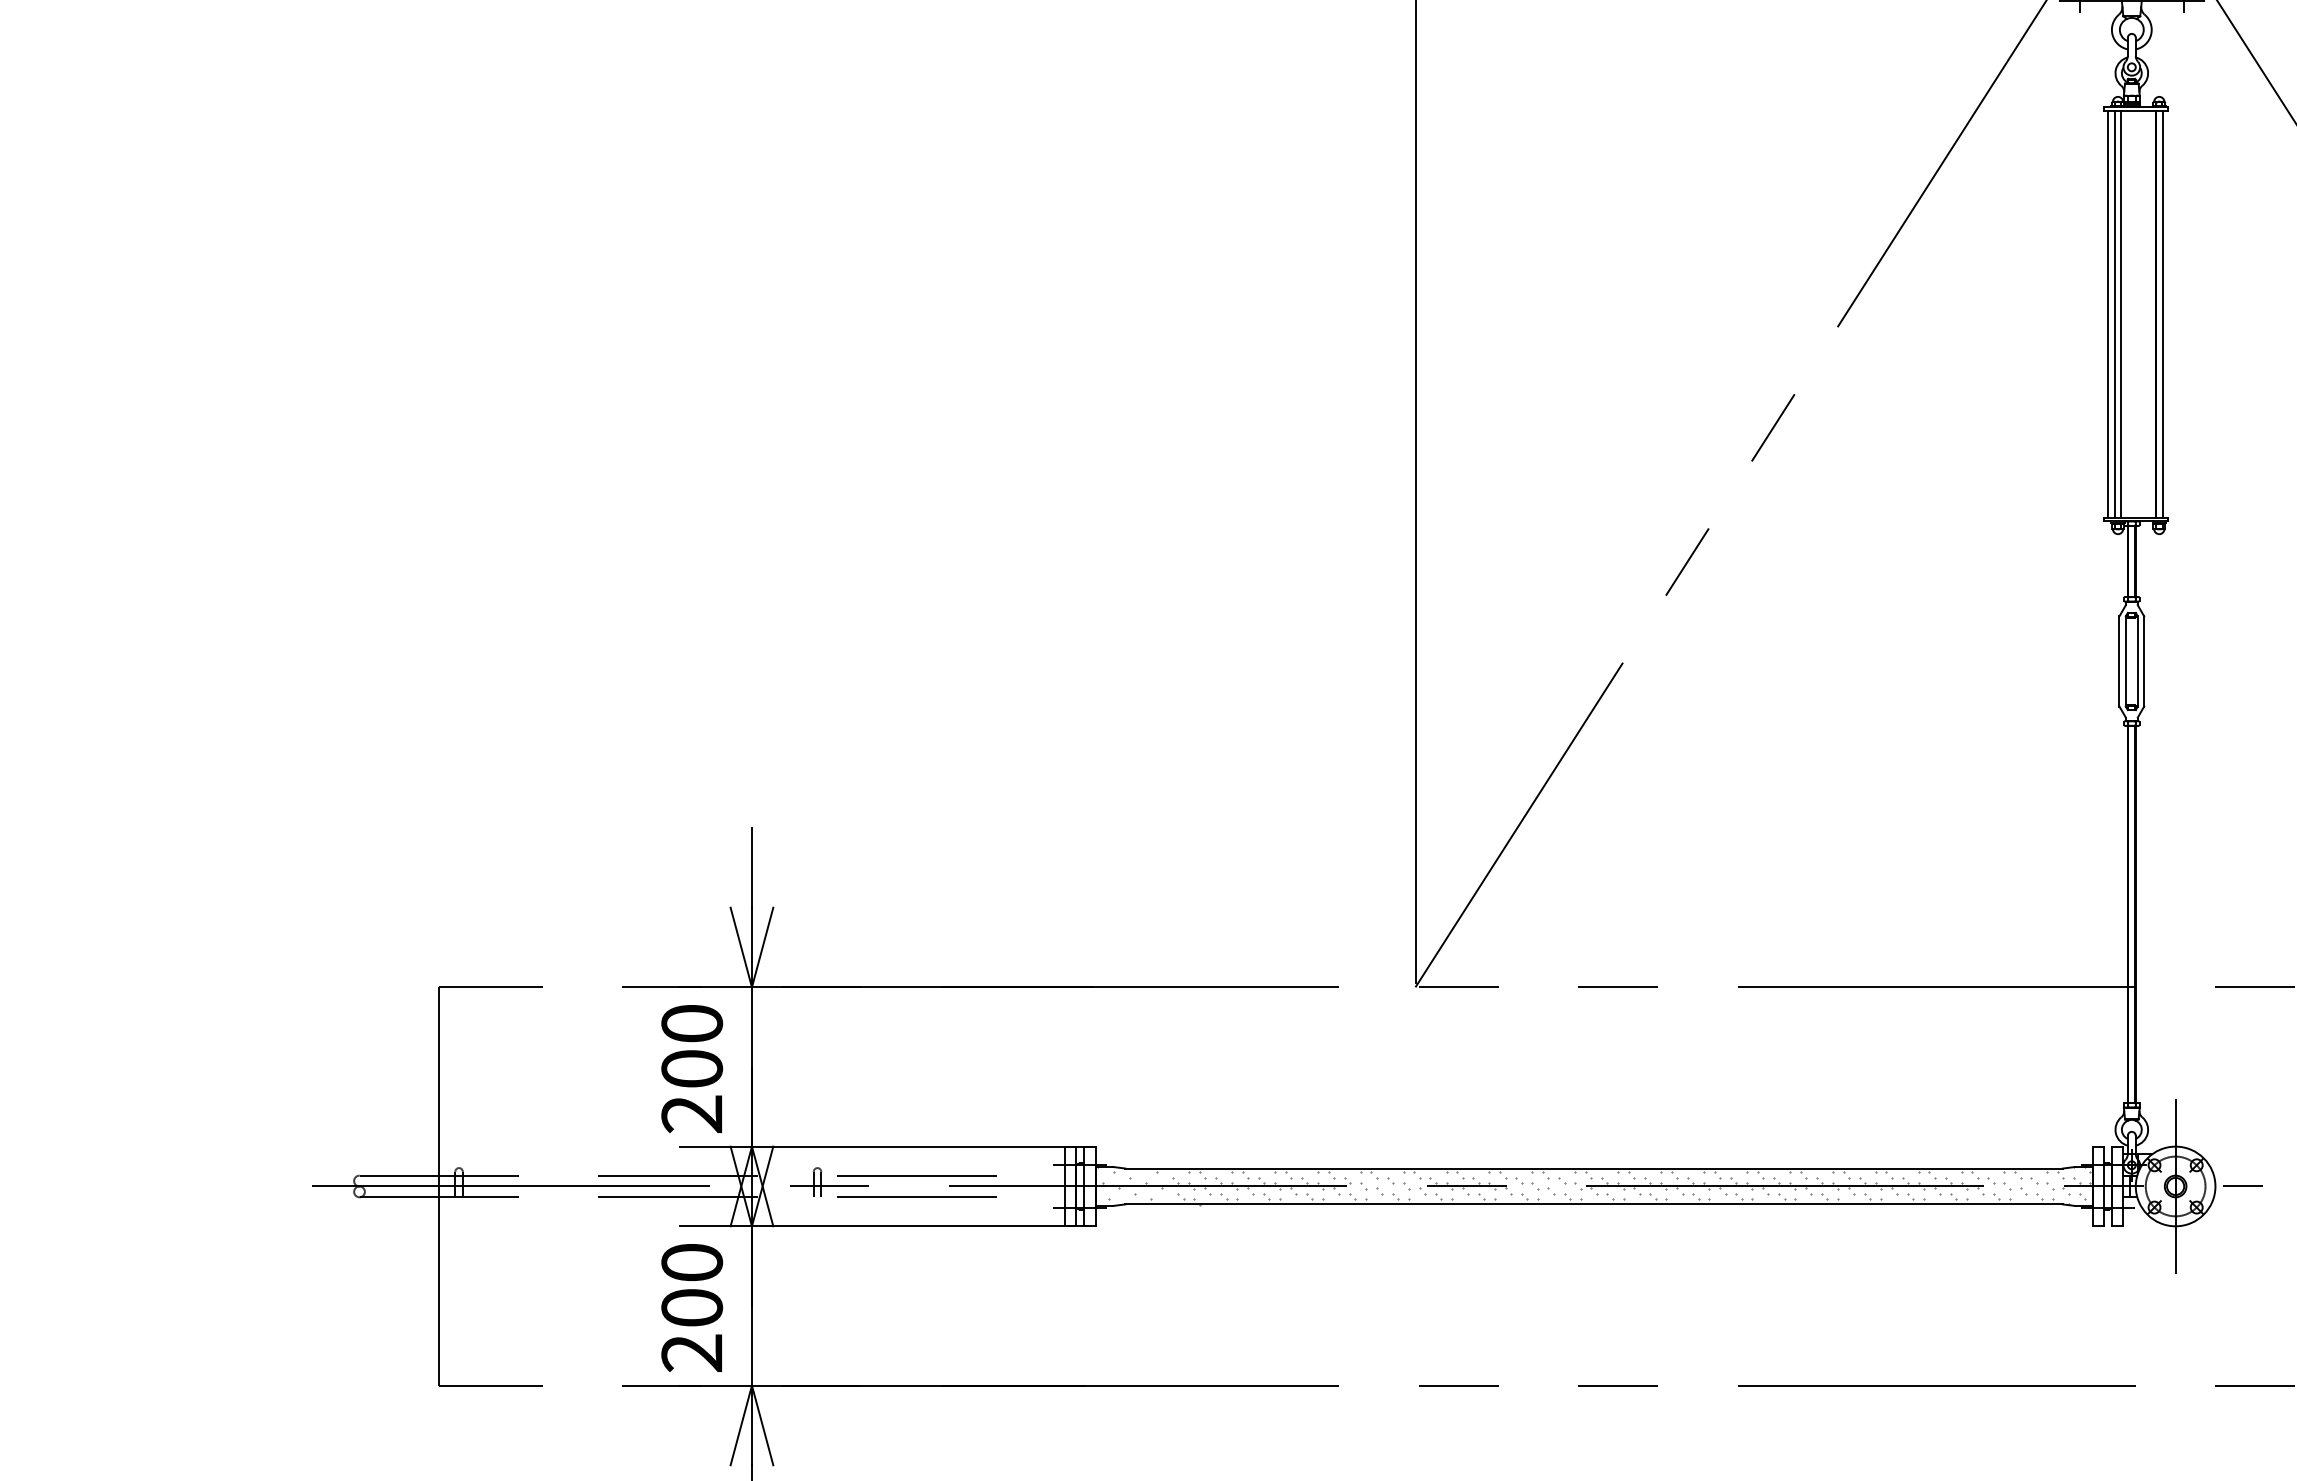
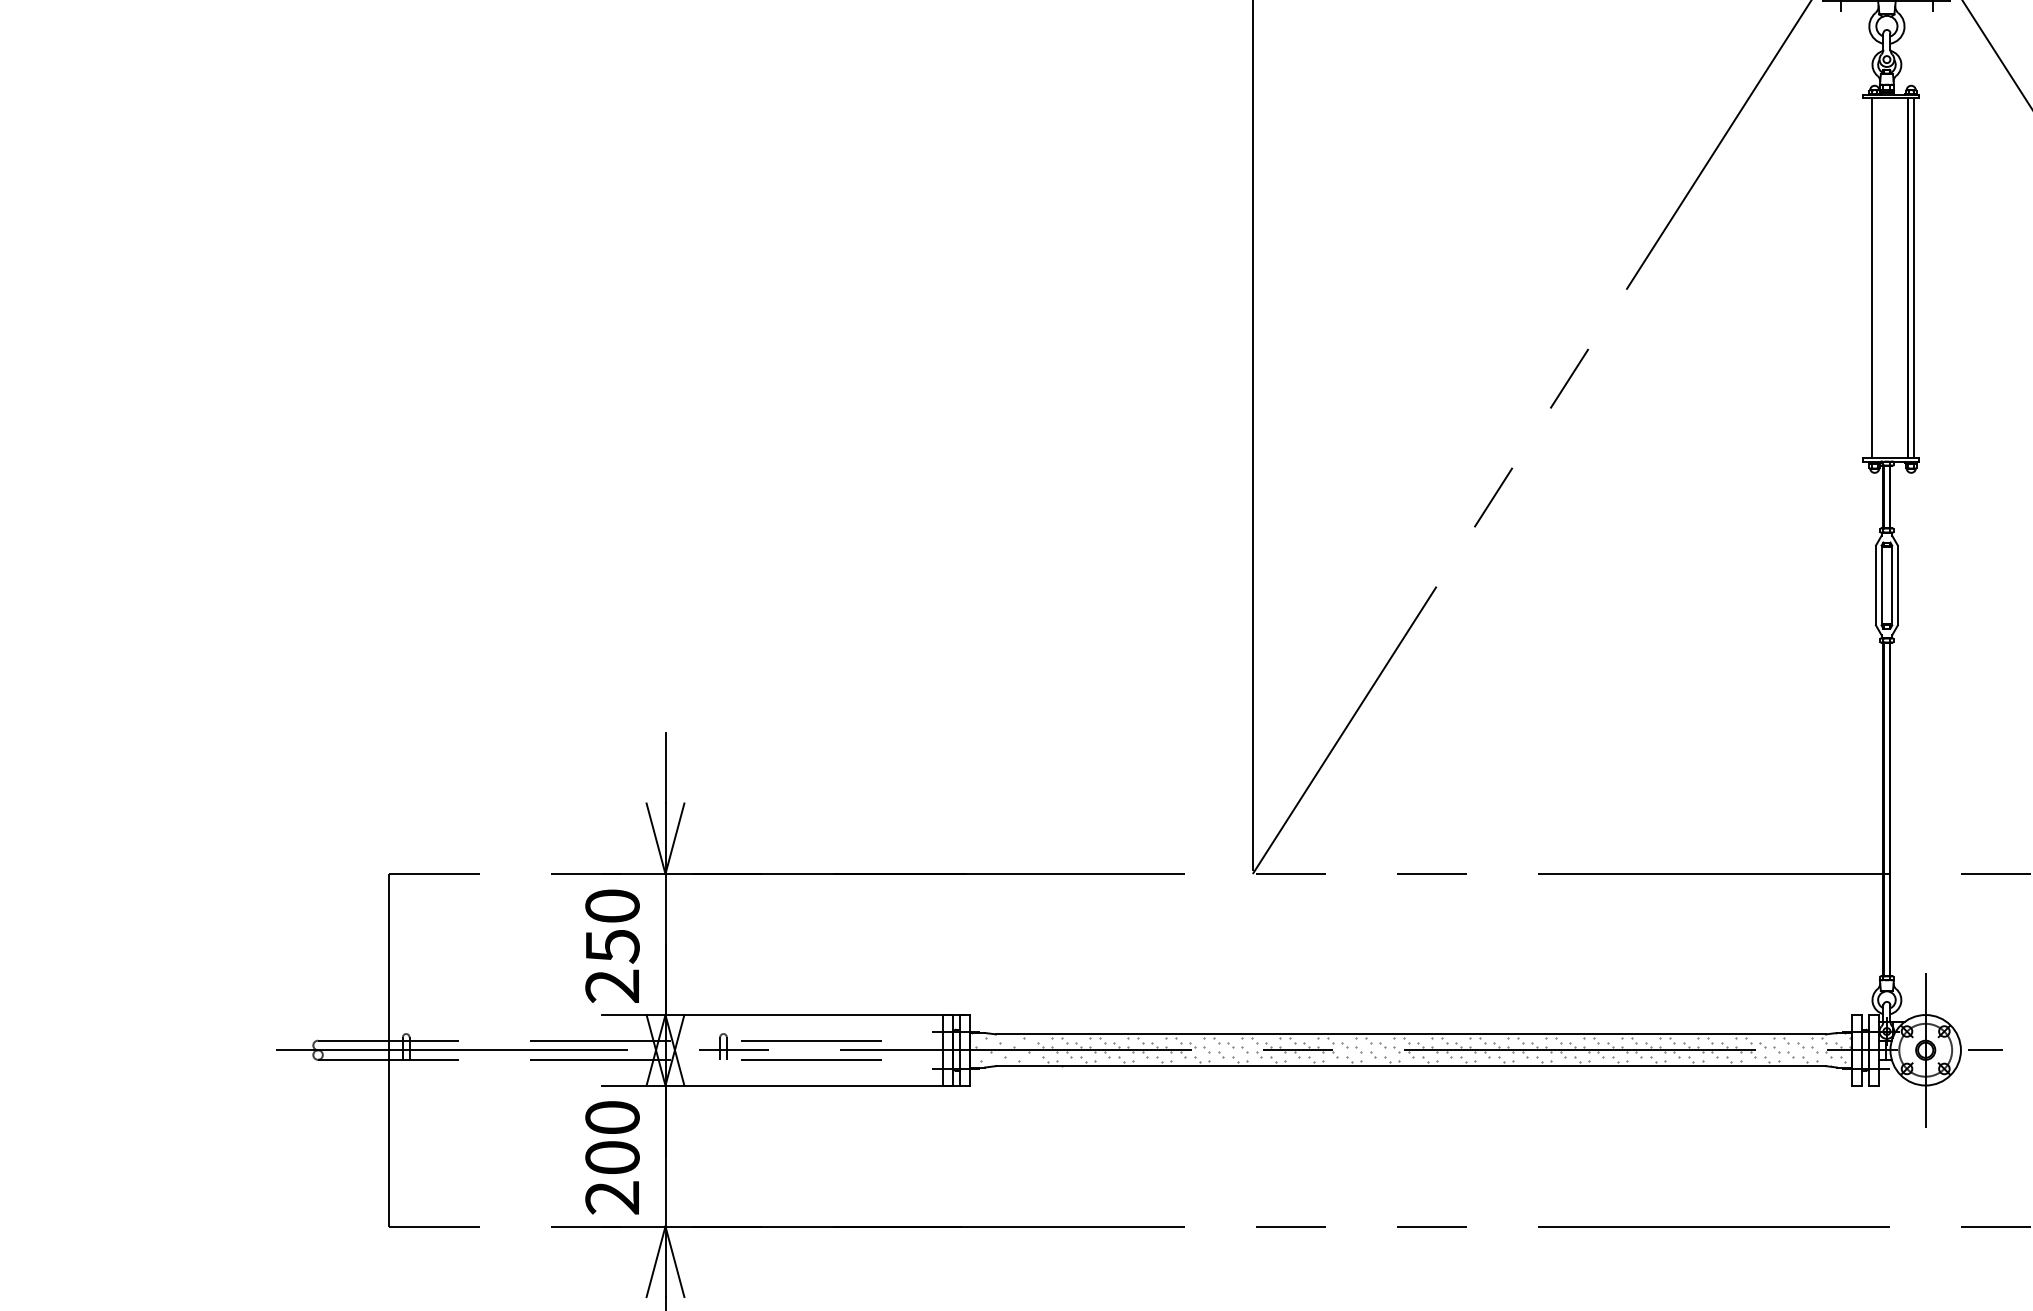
line: (2107, 314) -> (1865, 278), removed
line: (2121, 314) -> (1877, 278), removed
text: (692, 1069) -> (612, 946), 200 -> 250

